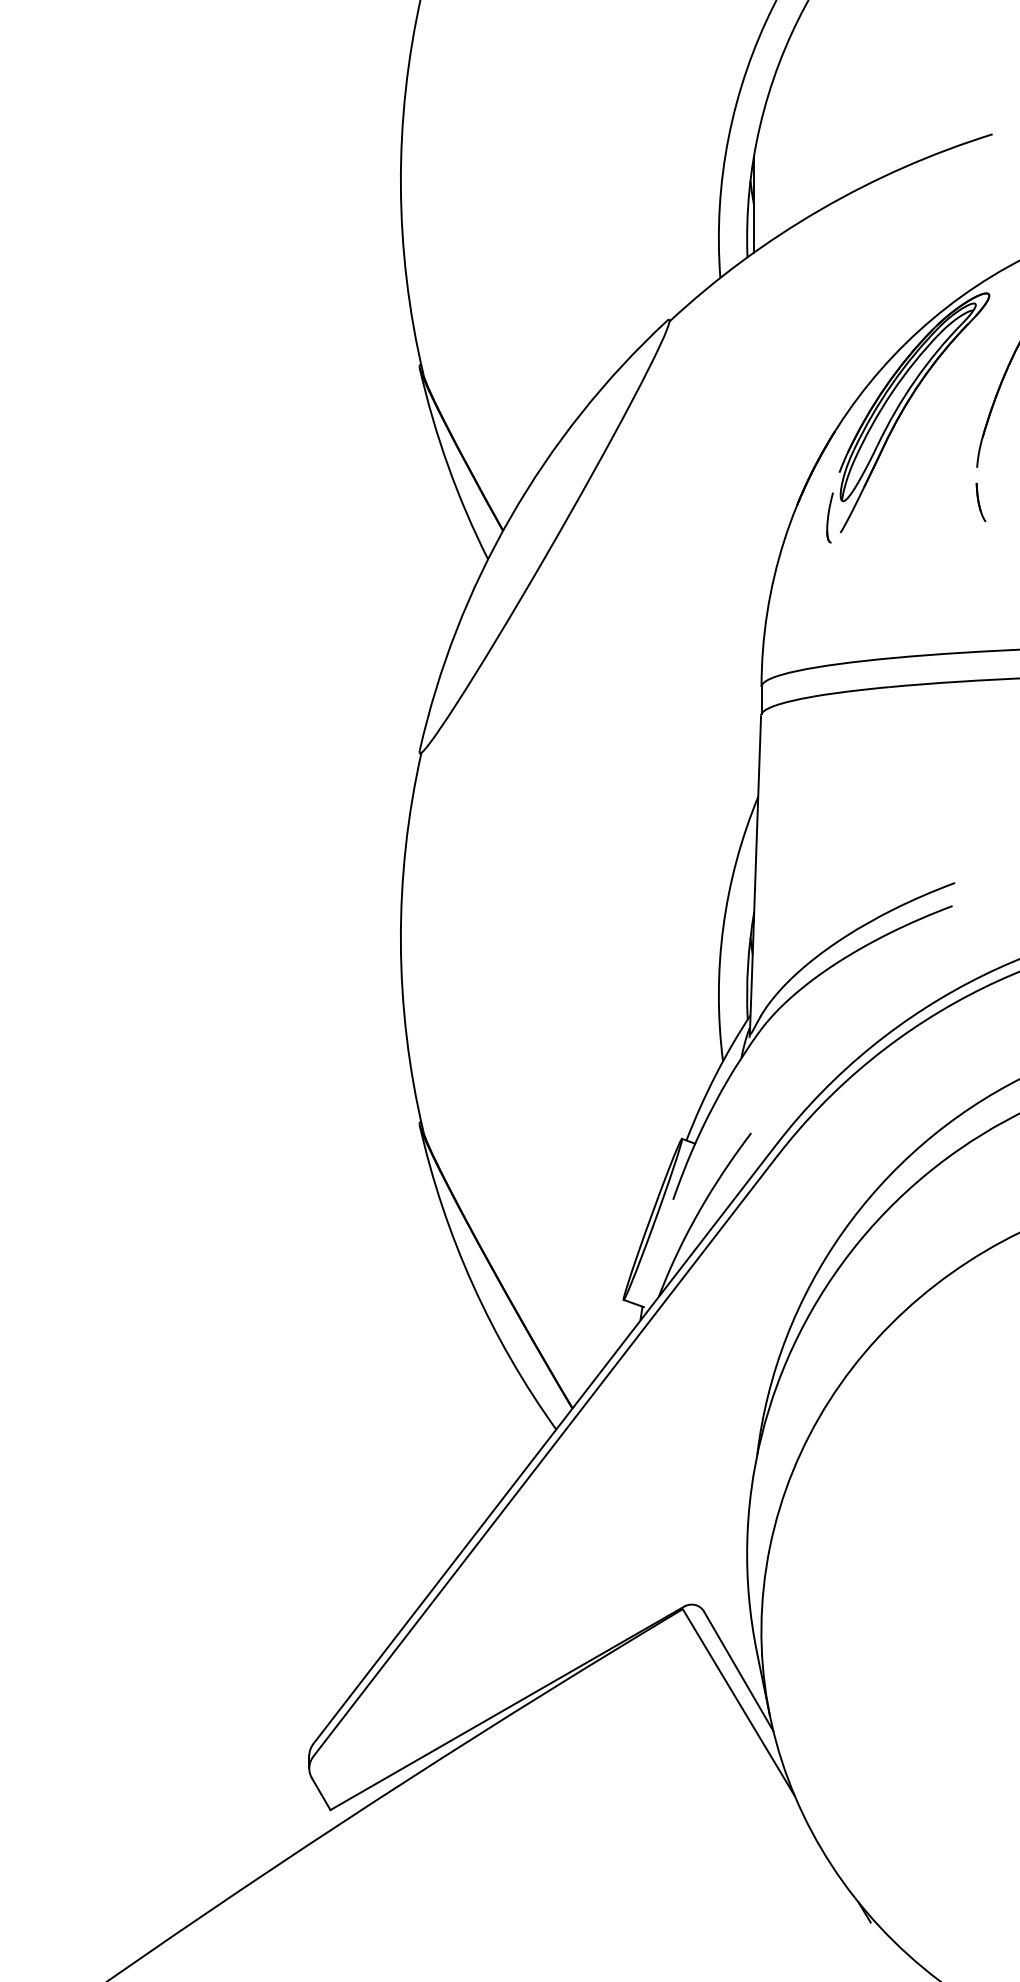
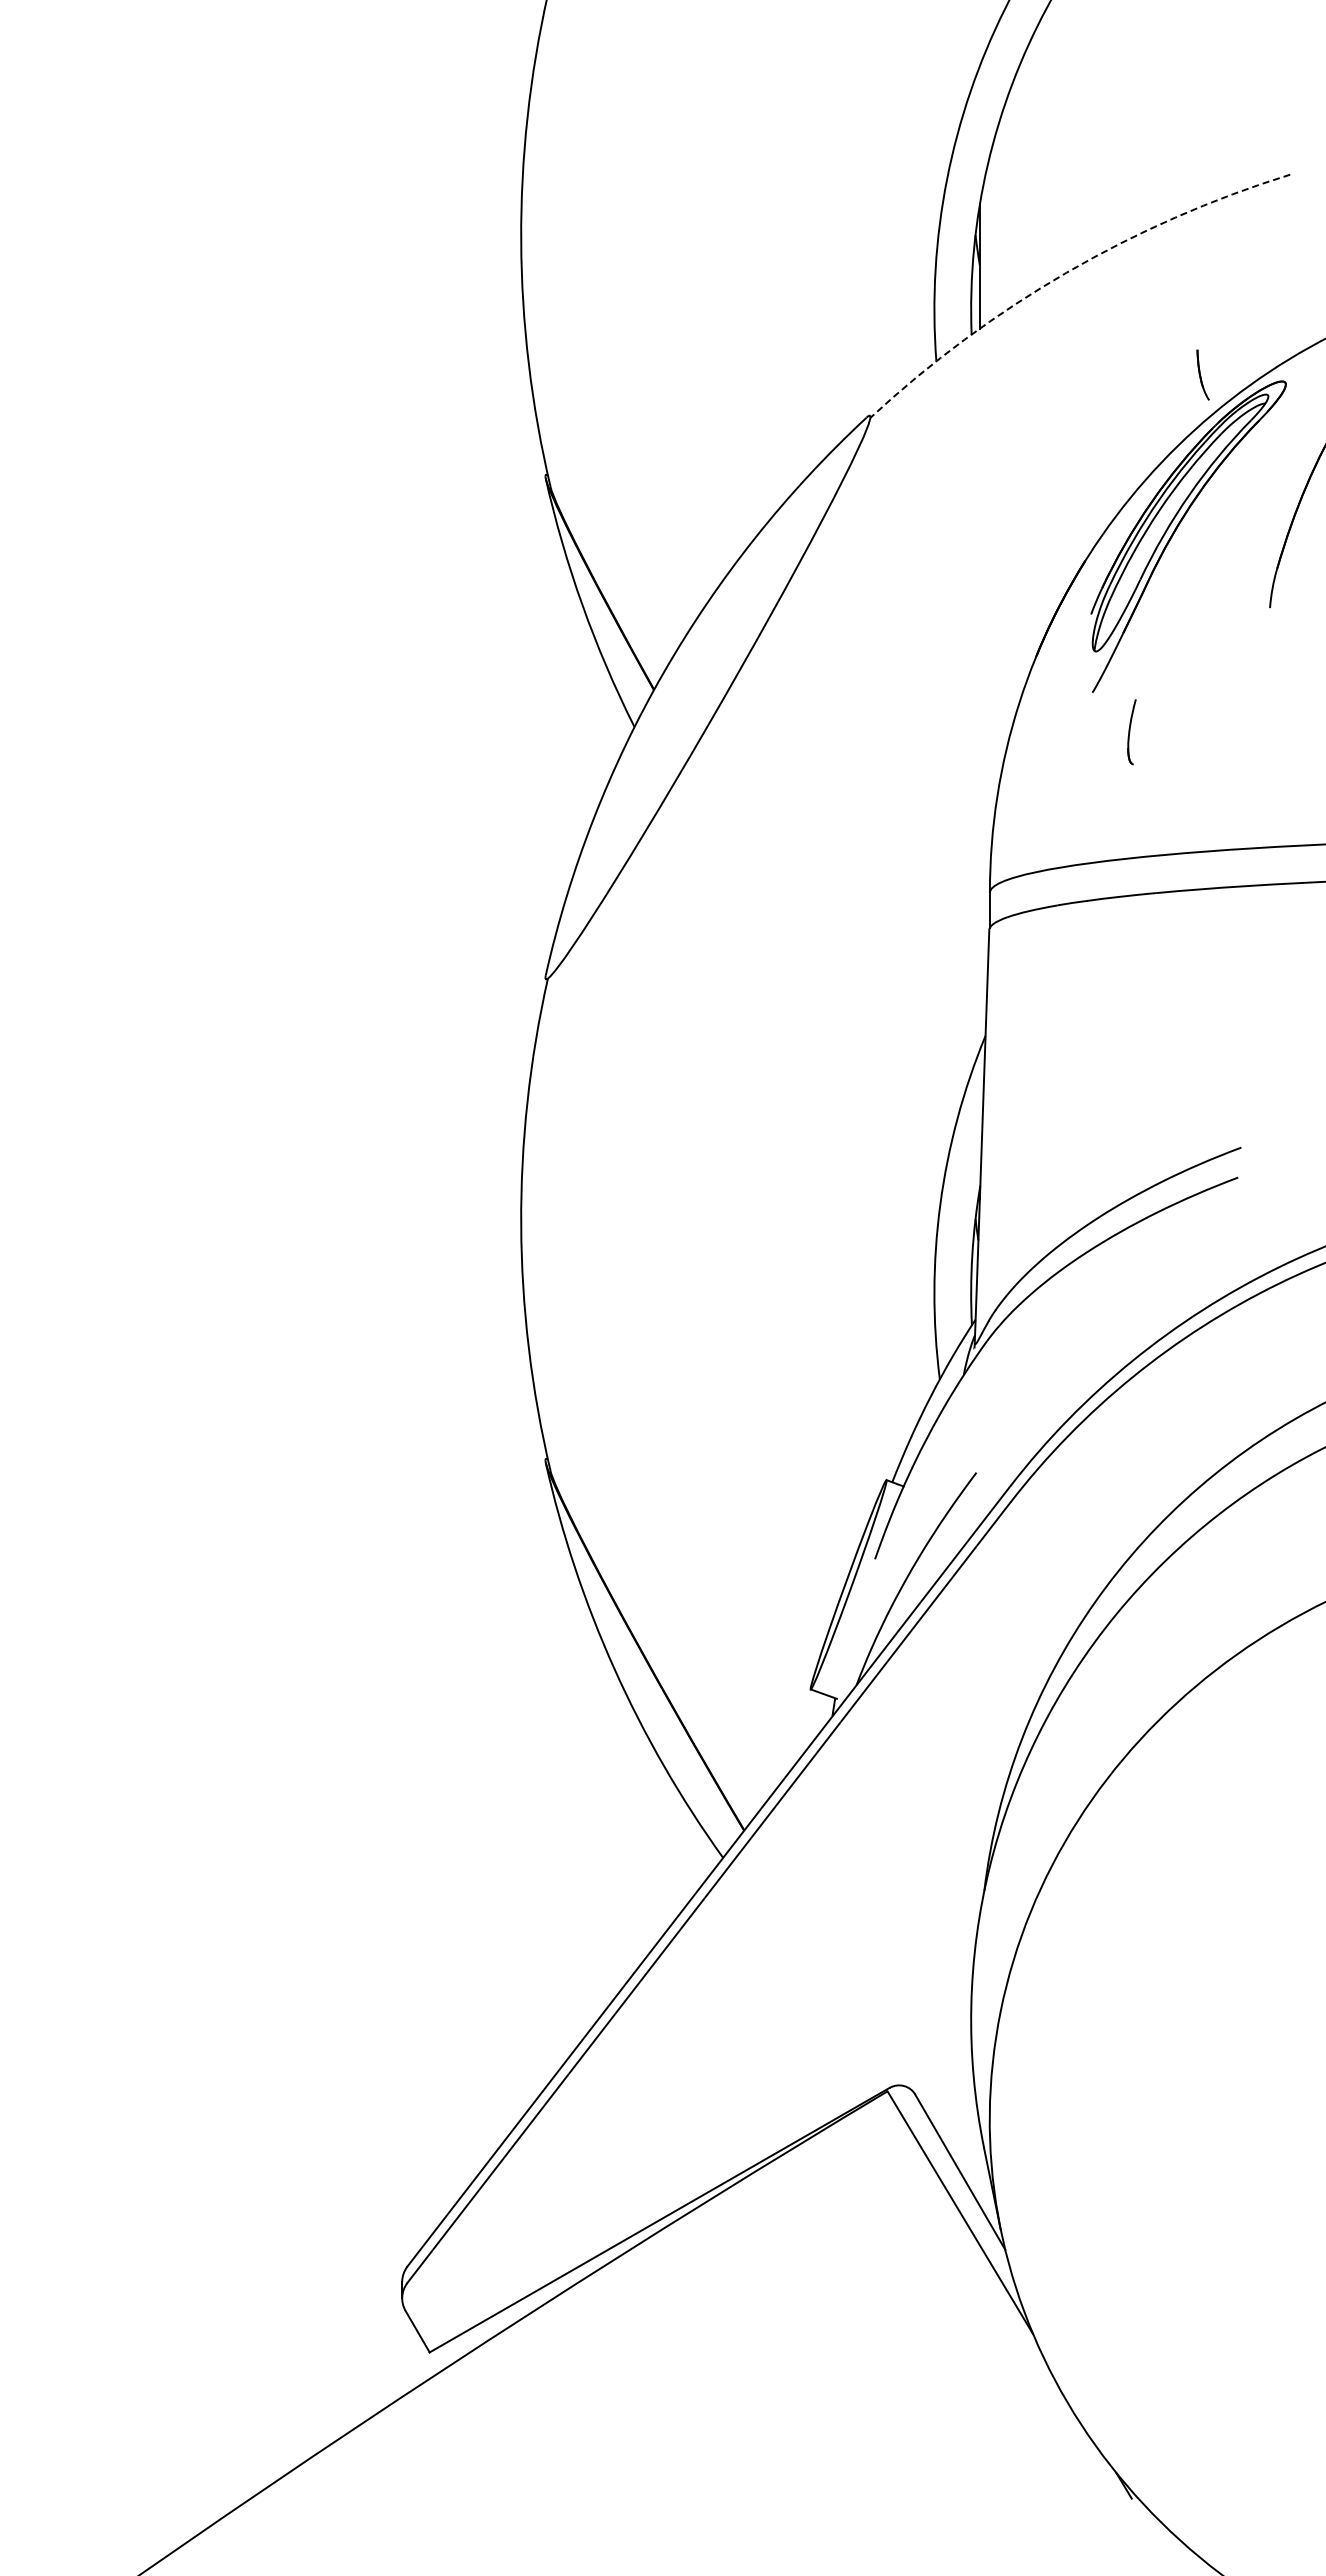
arc: (820, 209) -> (1066, 272), solid -> dashed
part: (980, 501) -> (1202, 374), moved
part: (829, 518) -> (1131, 732), moved

